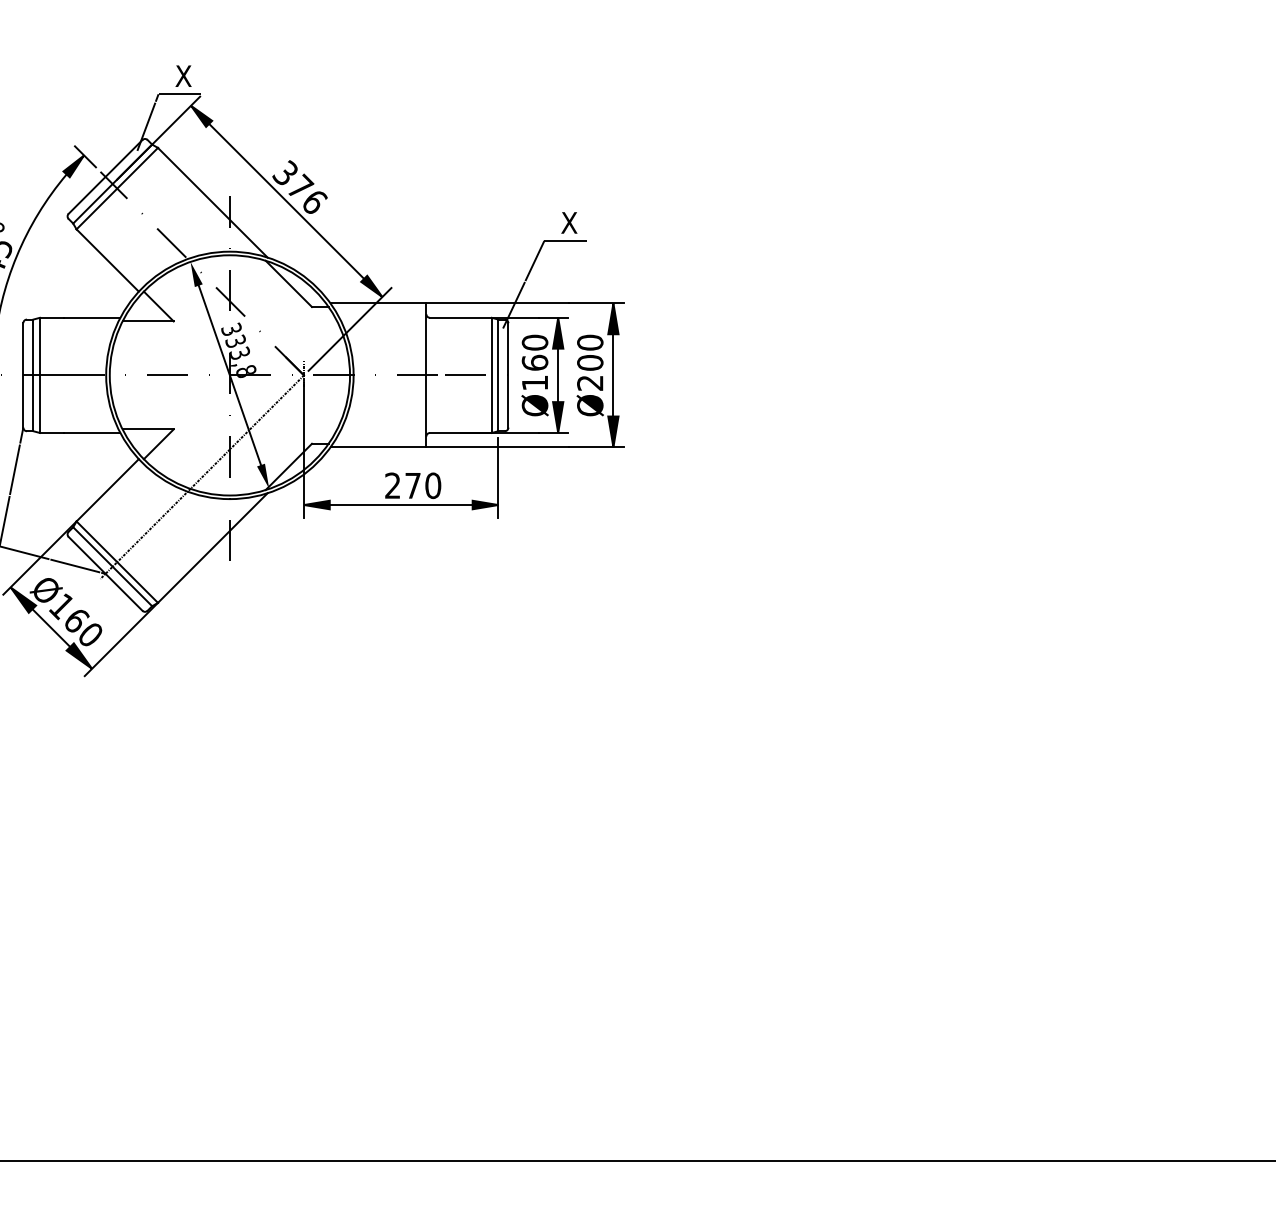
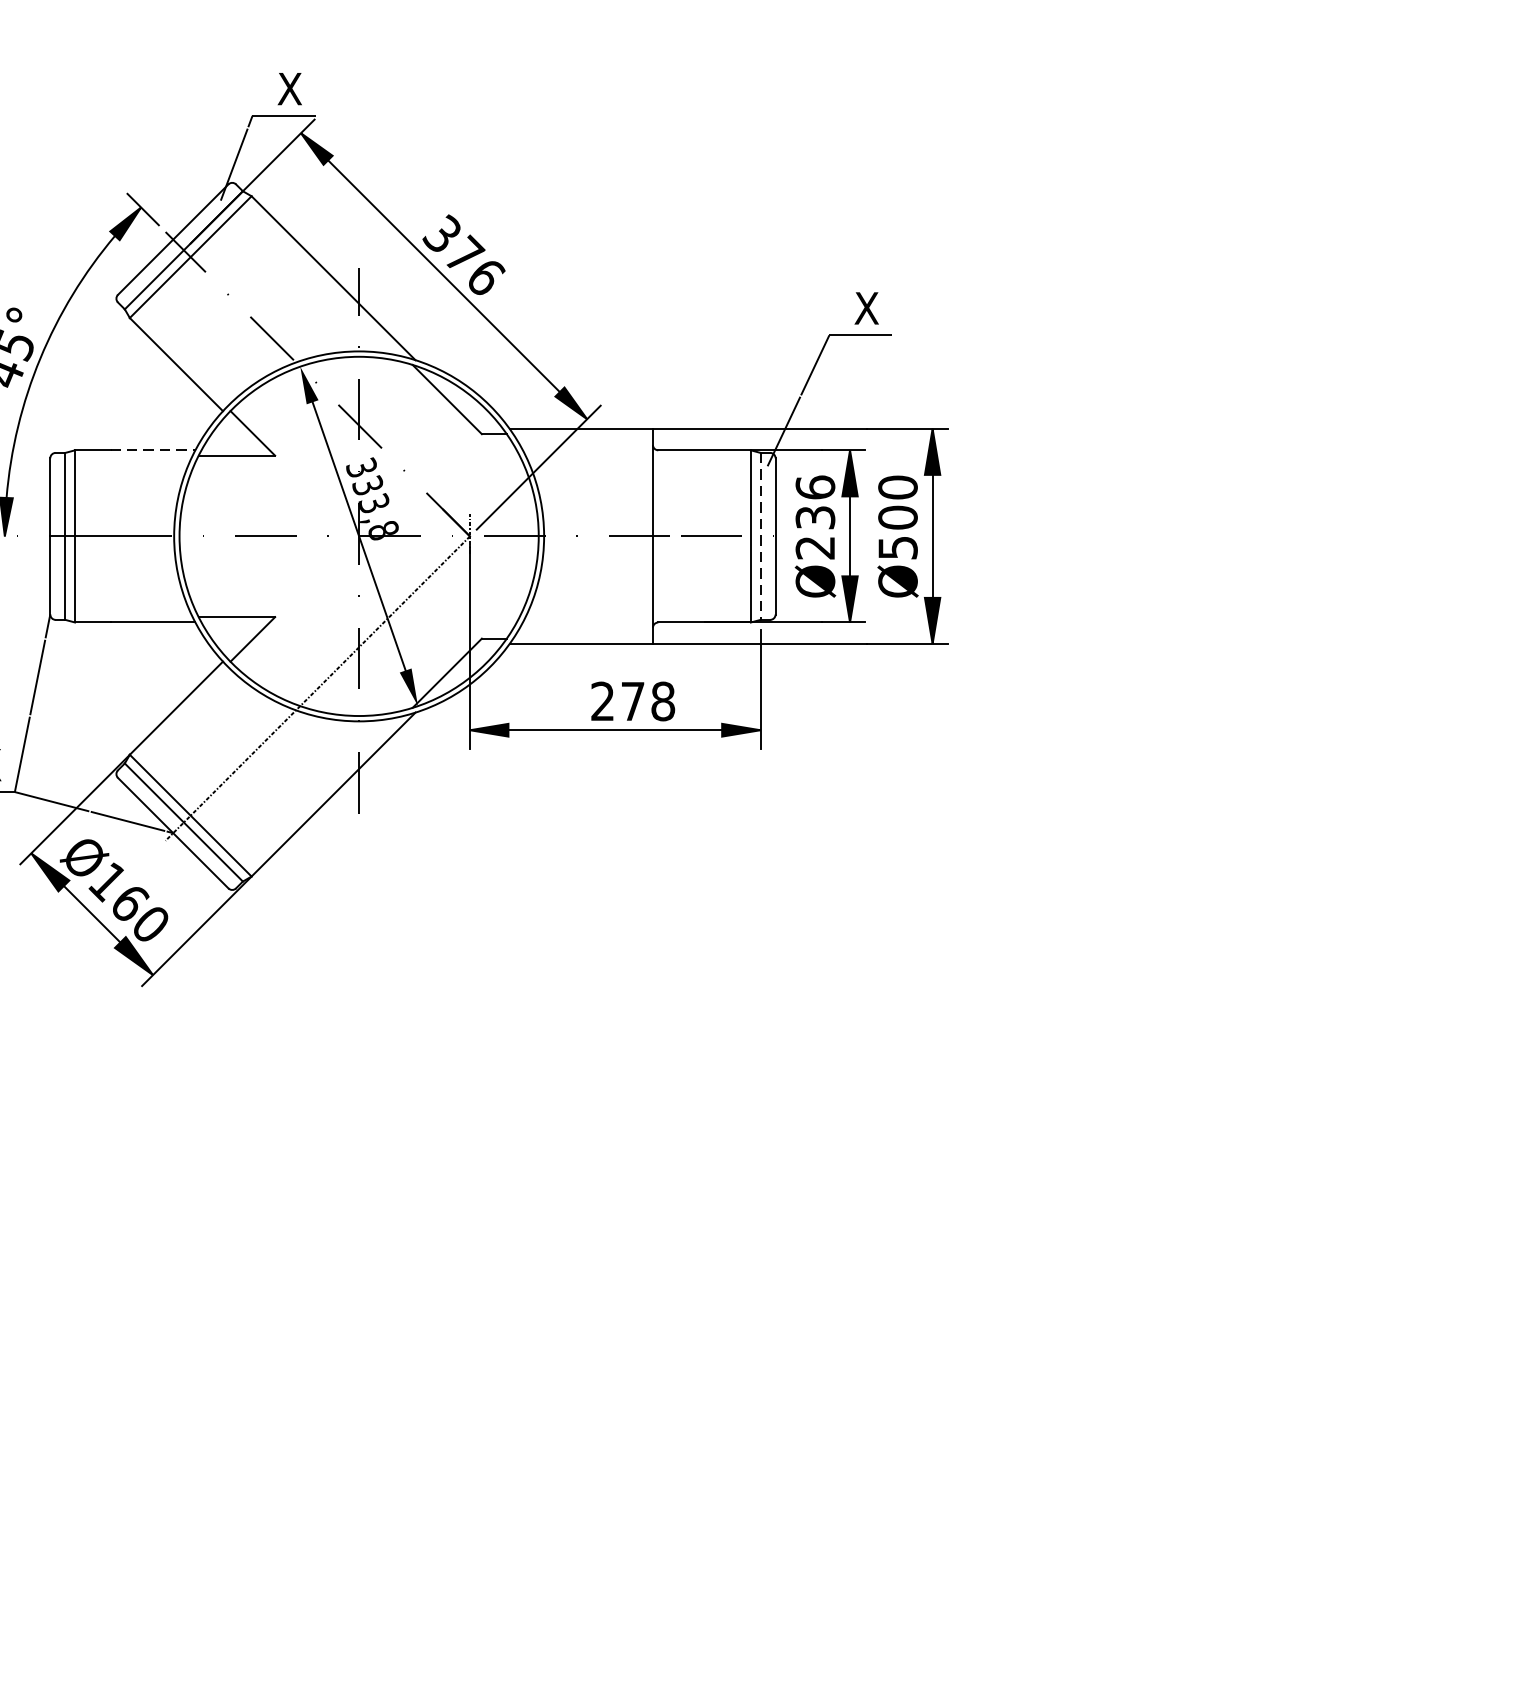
line: (92, 317) -> (153, 449), solid -> dashed
text: (534, 362) -> (814, 517), Ø160 -> Ø236
line: (498, 375) -> (760, 536), solid -> dashed
text: (590, 382) -> (898, 547), Ø200 -> Ø500
text: (433, 485) -> (663, 701), 270 -> 278

